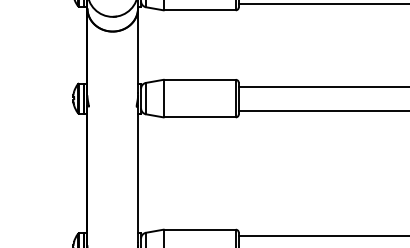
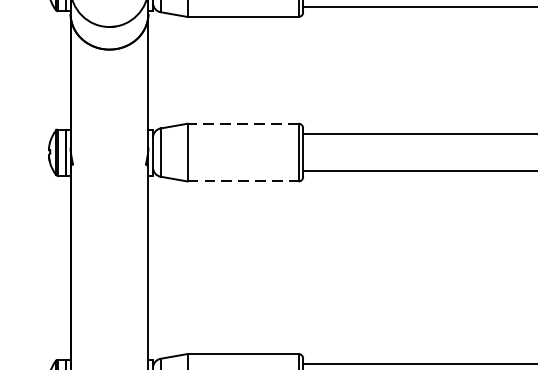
line: (199, 79) -> (242, 123), solid -> dashed
line: (200, 117) -> (244, 181), solid -> dashed

